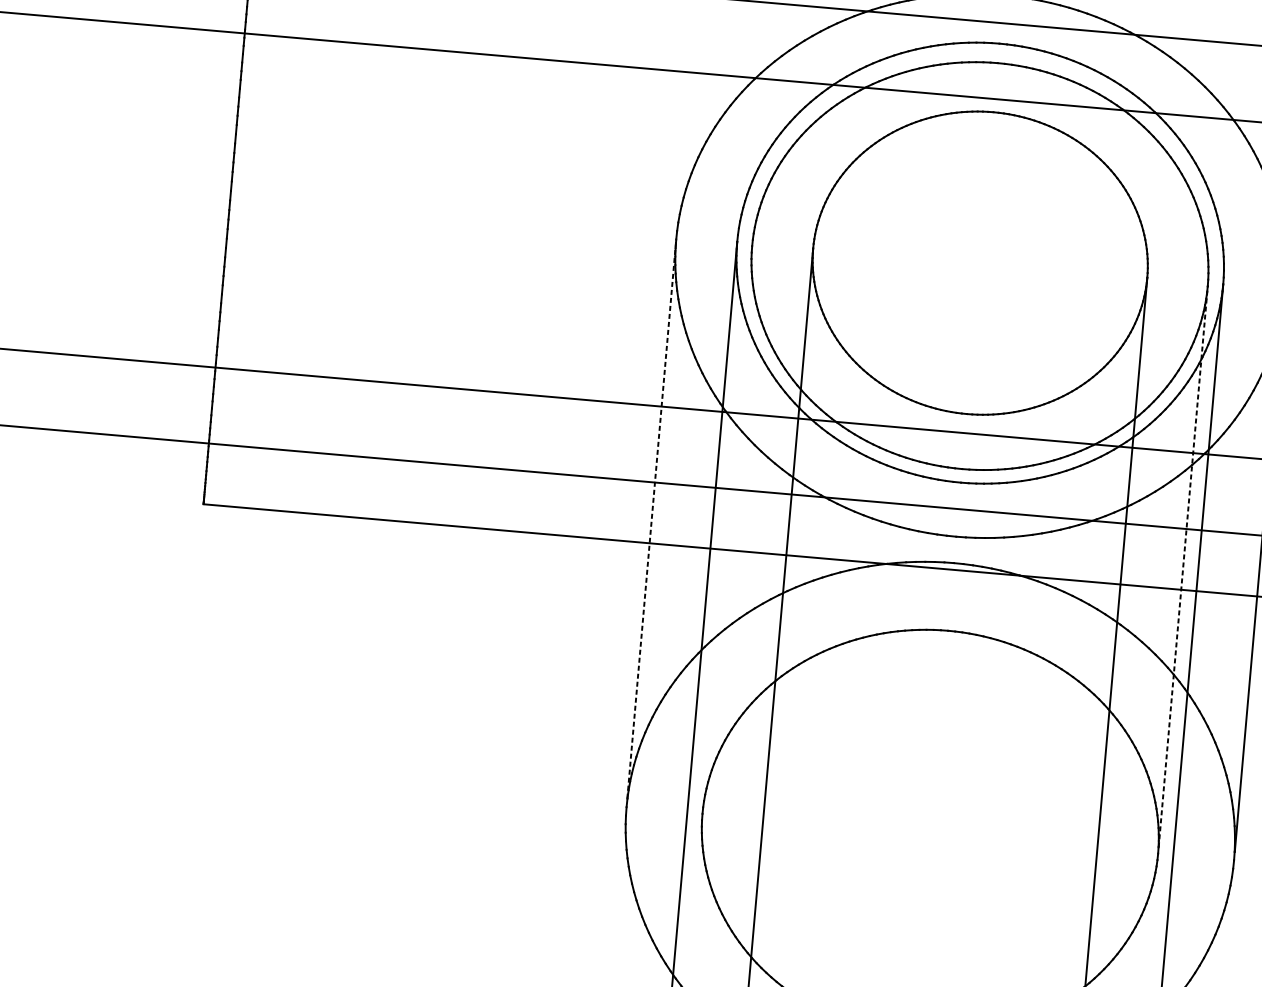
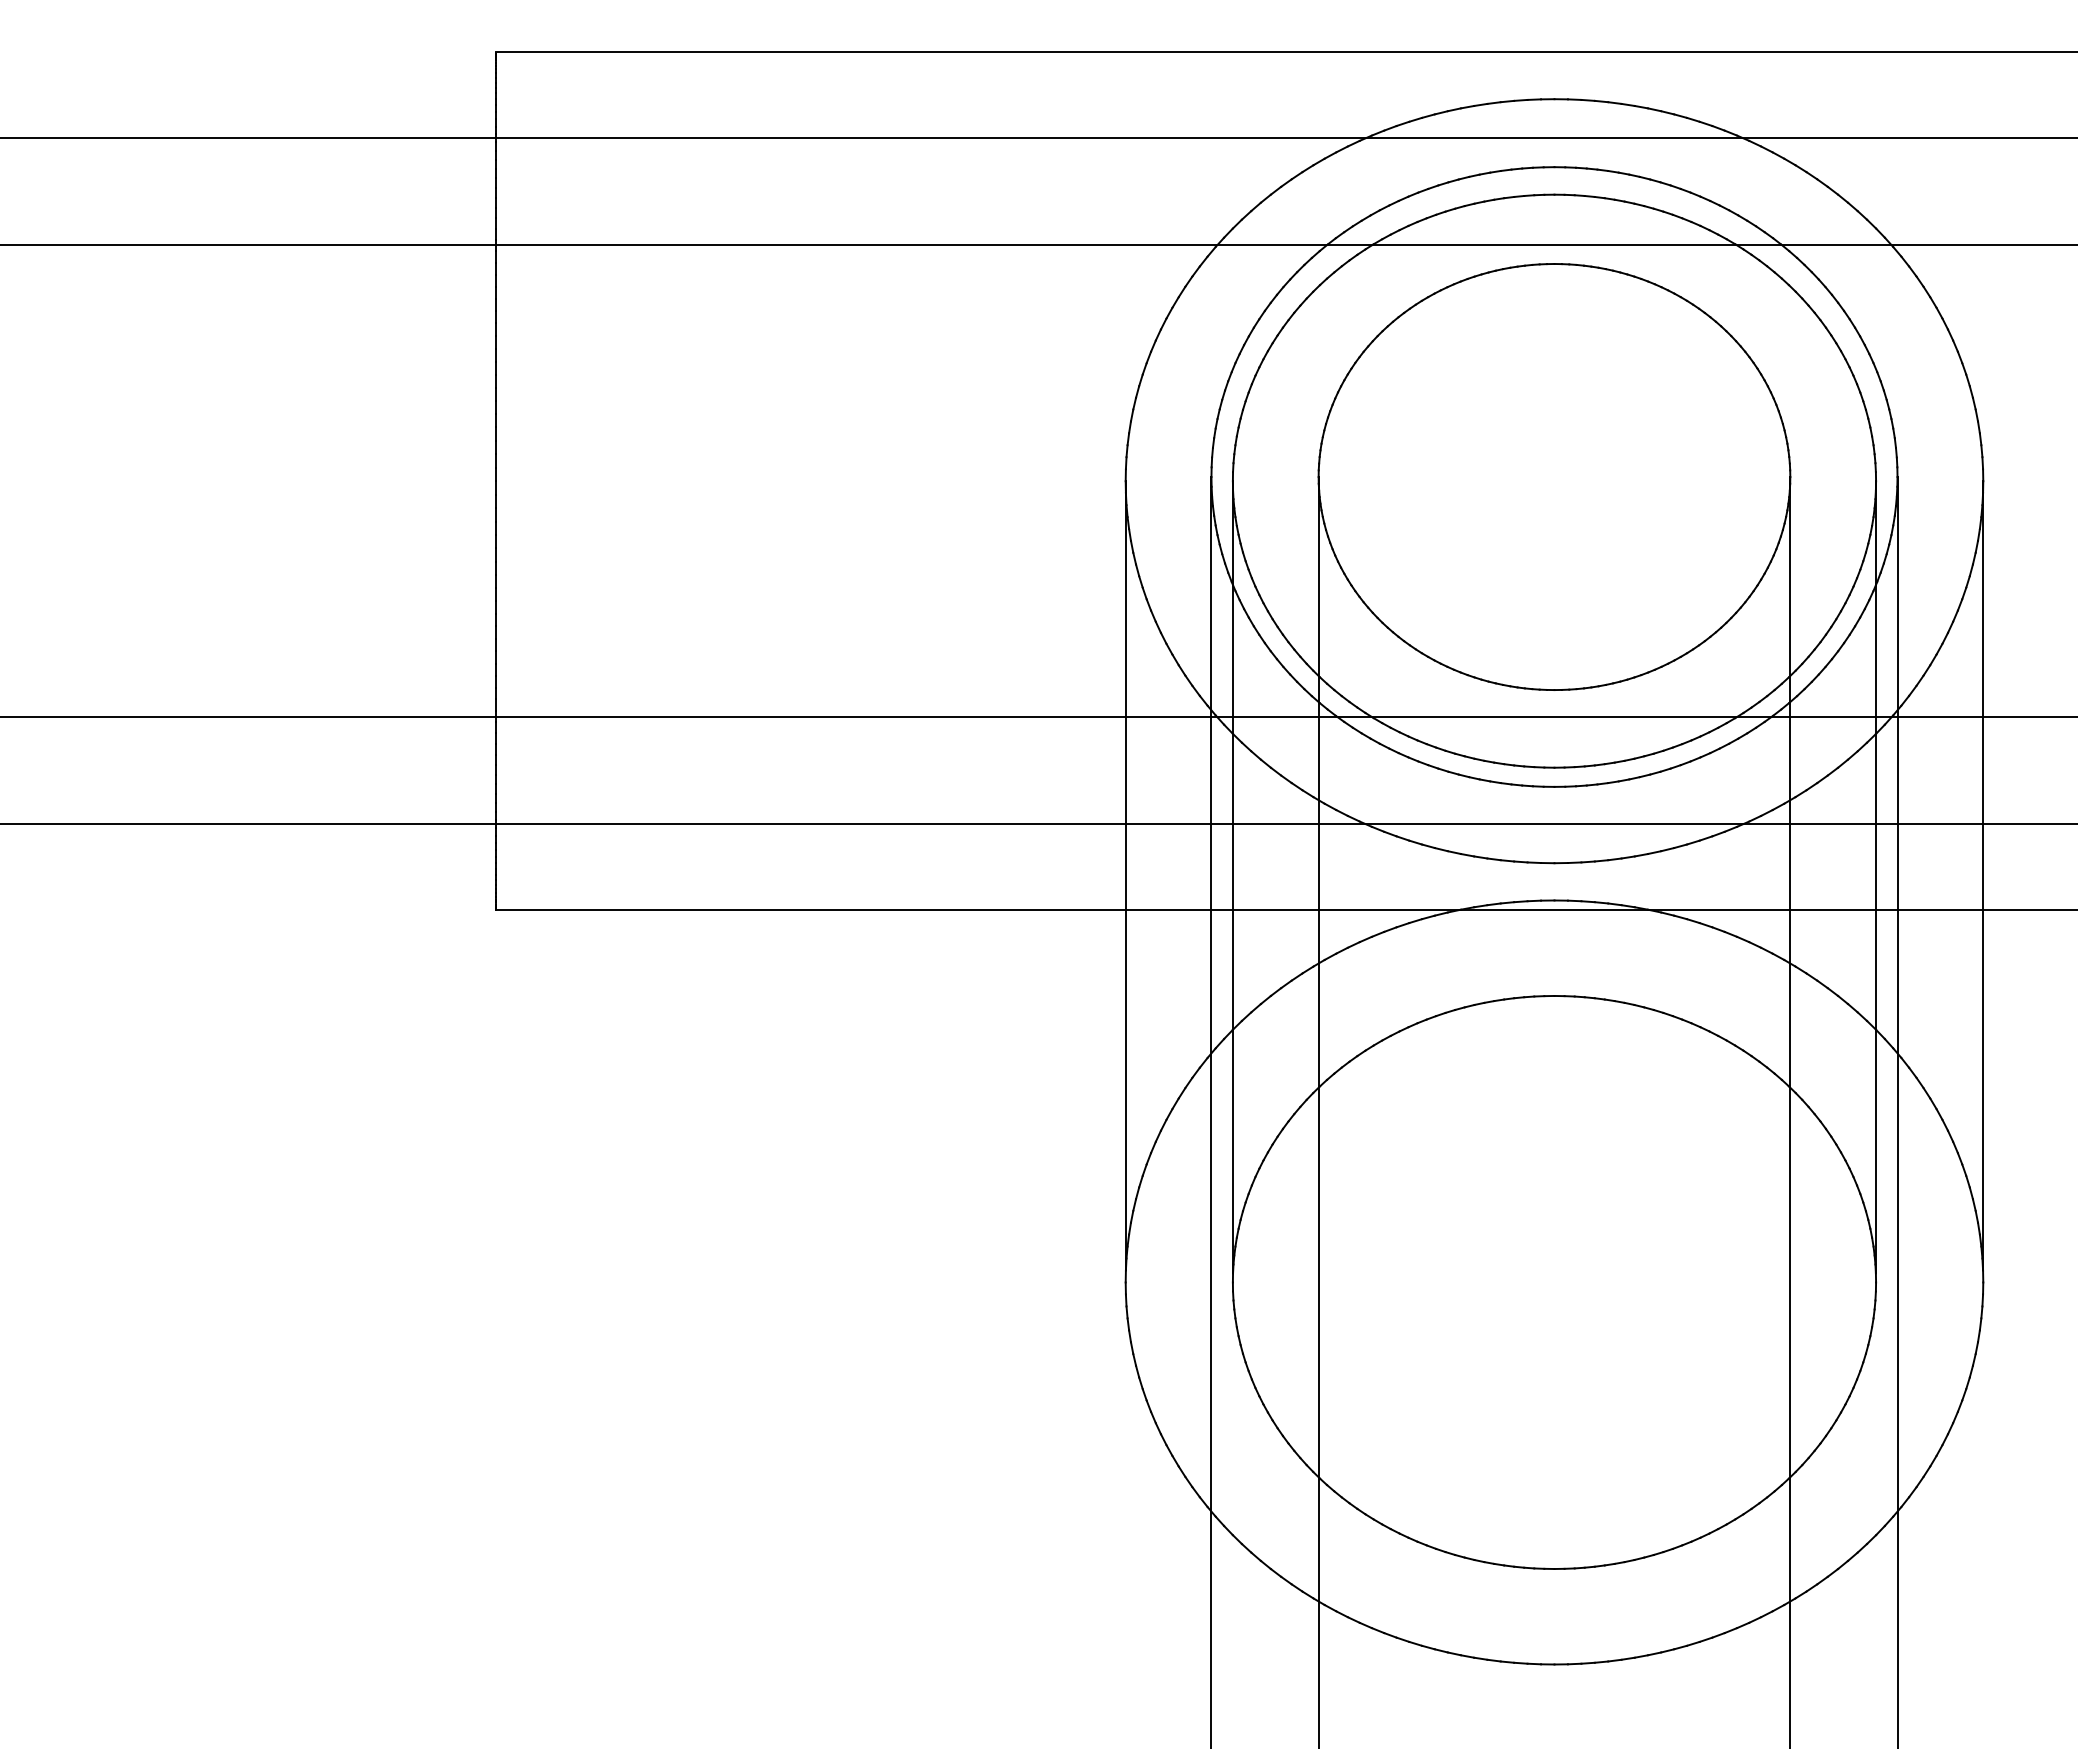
line: (651, 518) -> (1125, 875), dashed -> solid
line: (727, 526) -> (1232, 877), added
line: (1183, 566) -> (1876, 876), dashed -> solid

